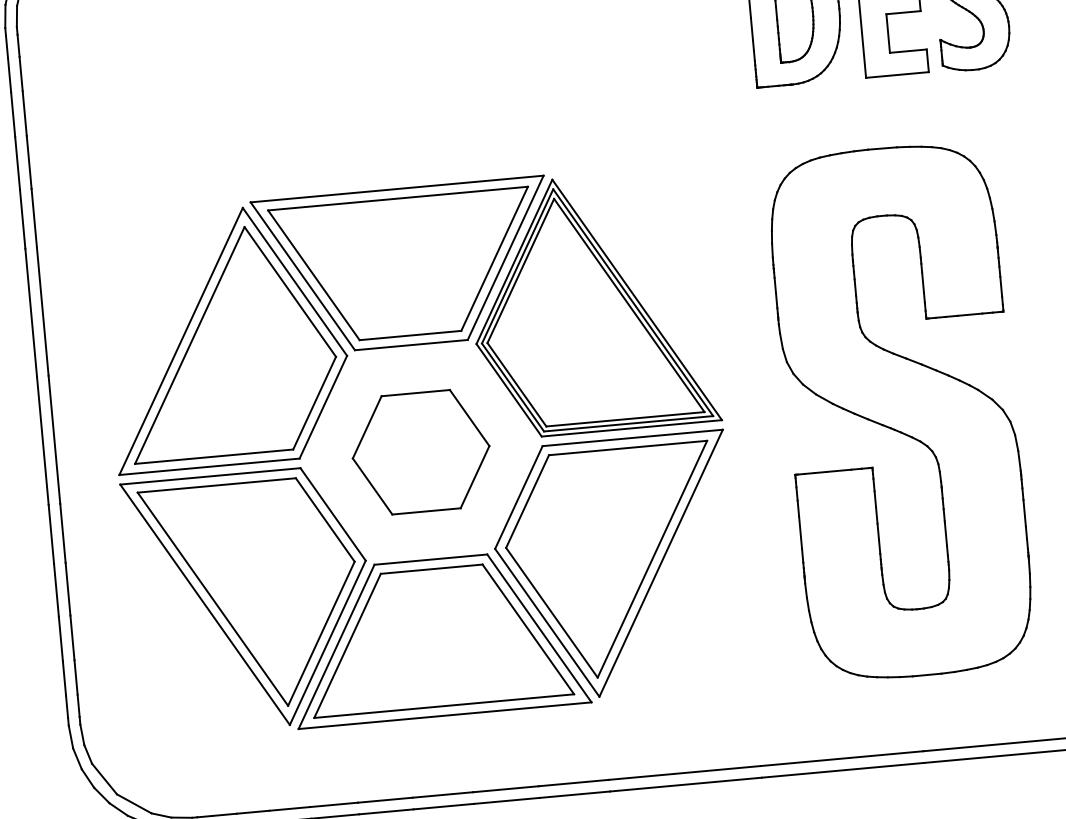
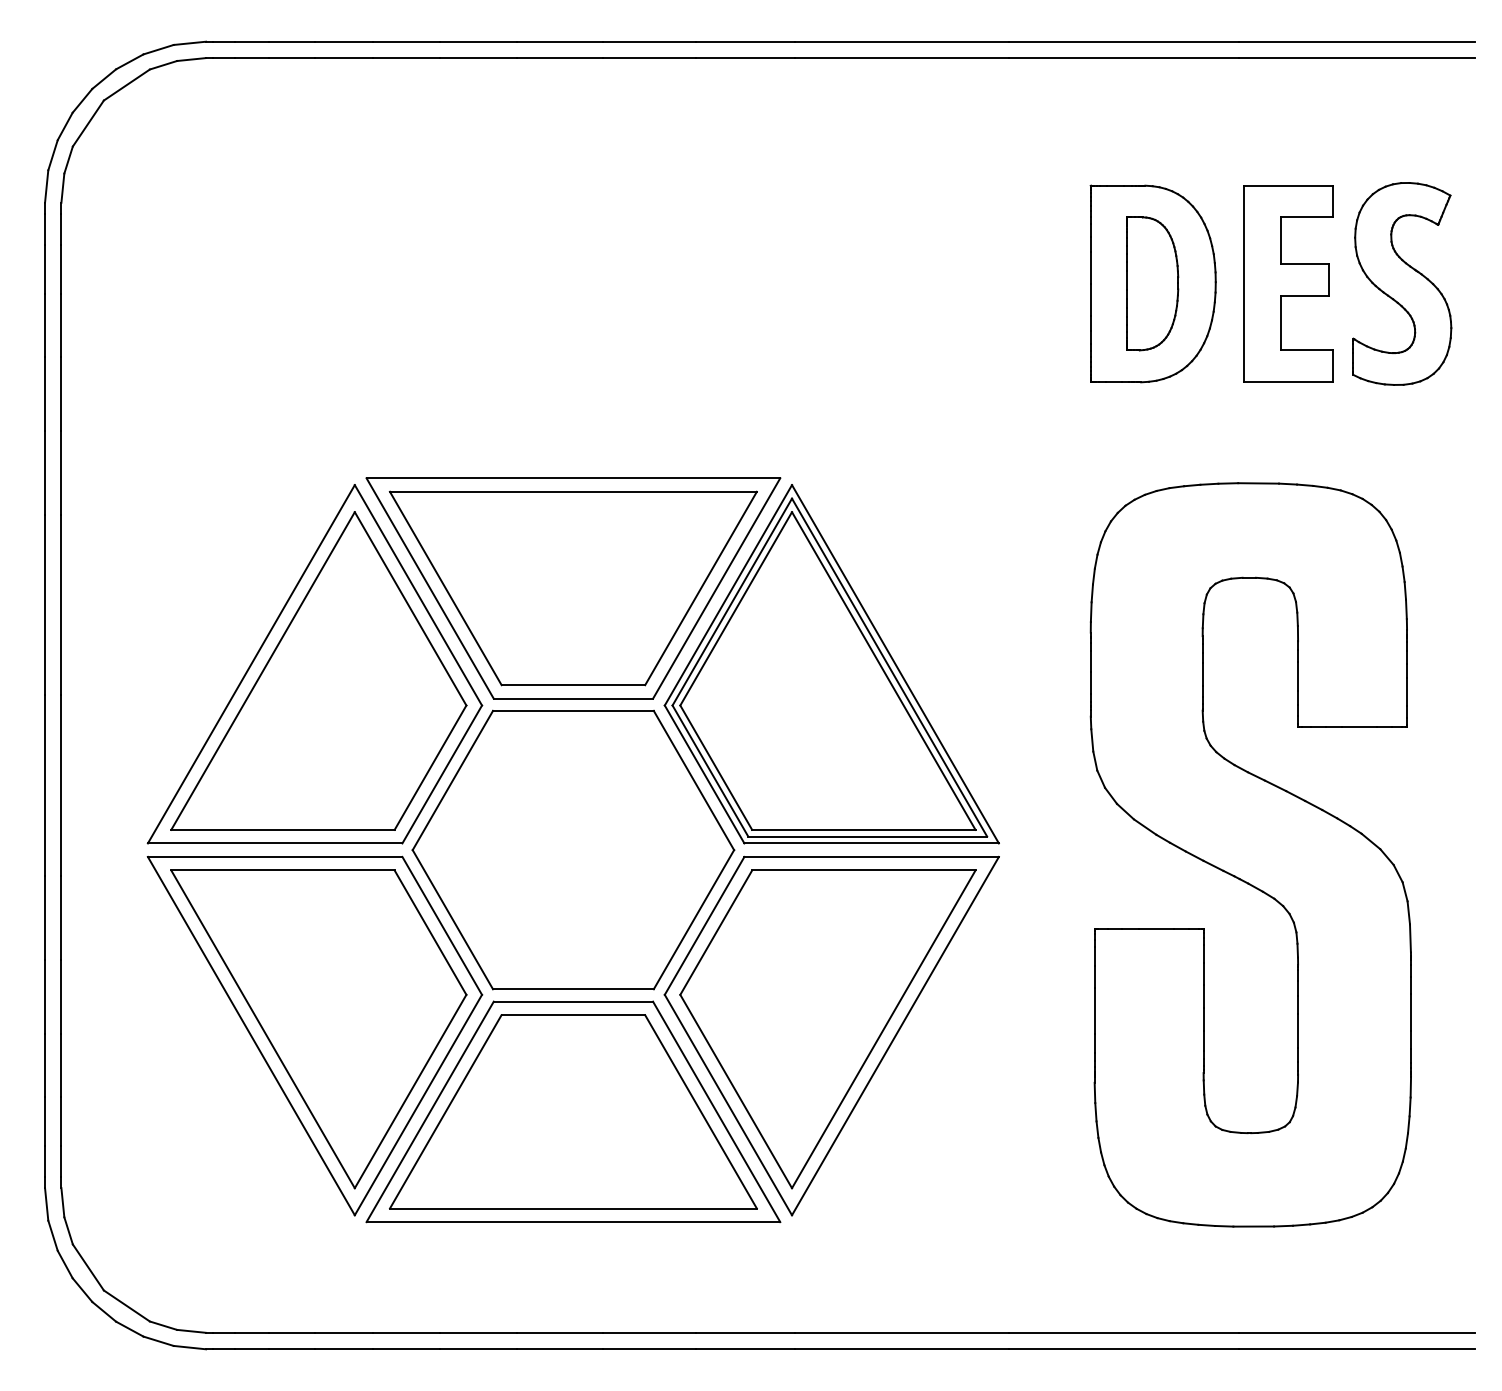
part: (421, 451) -> (573, 849), size x1.67

